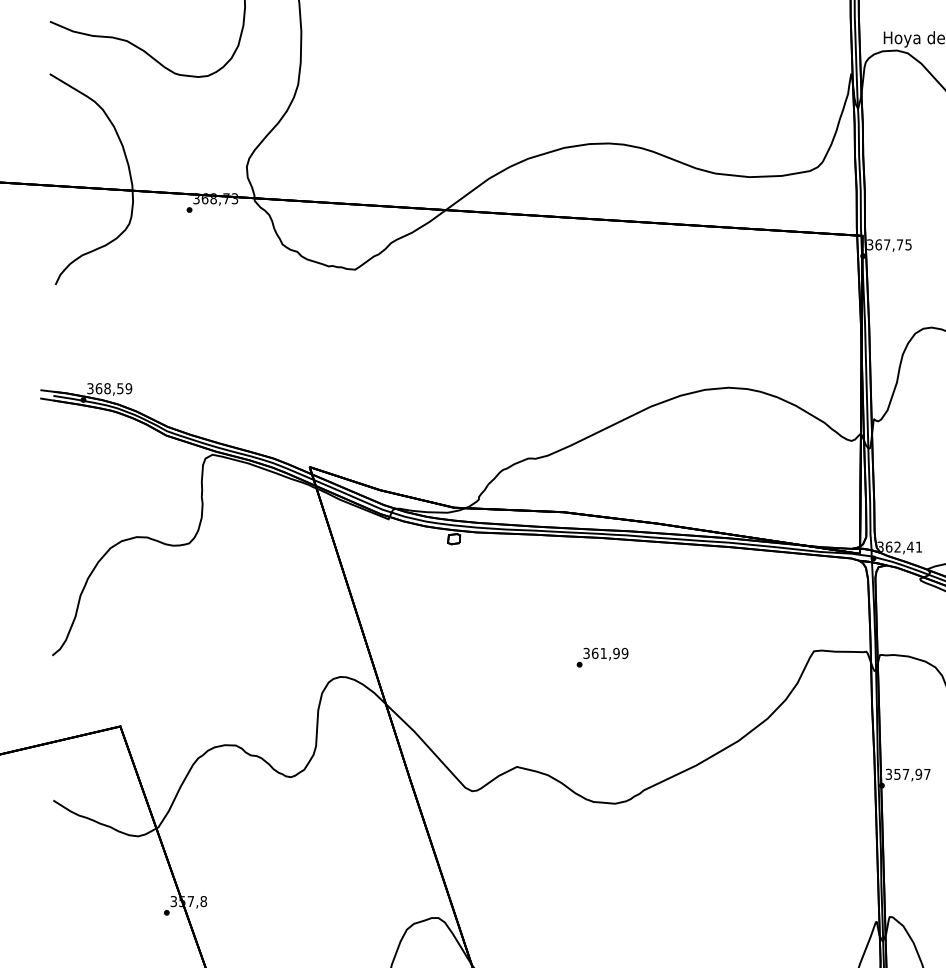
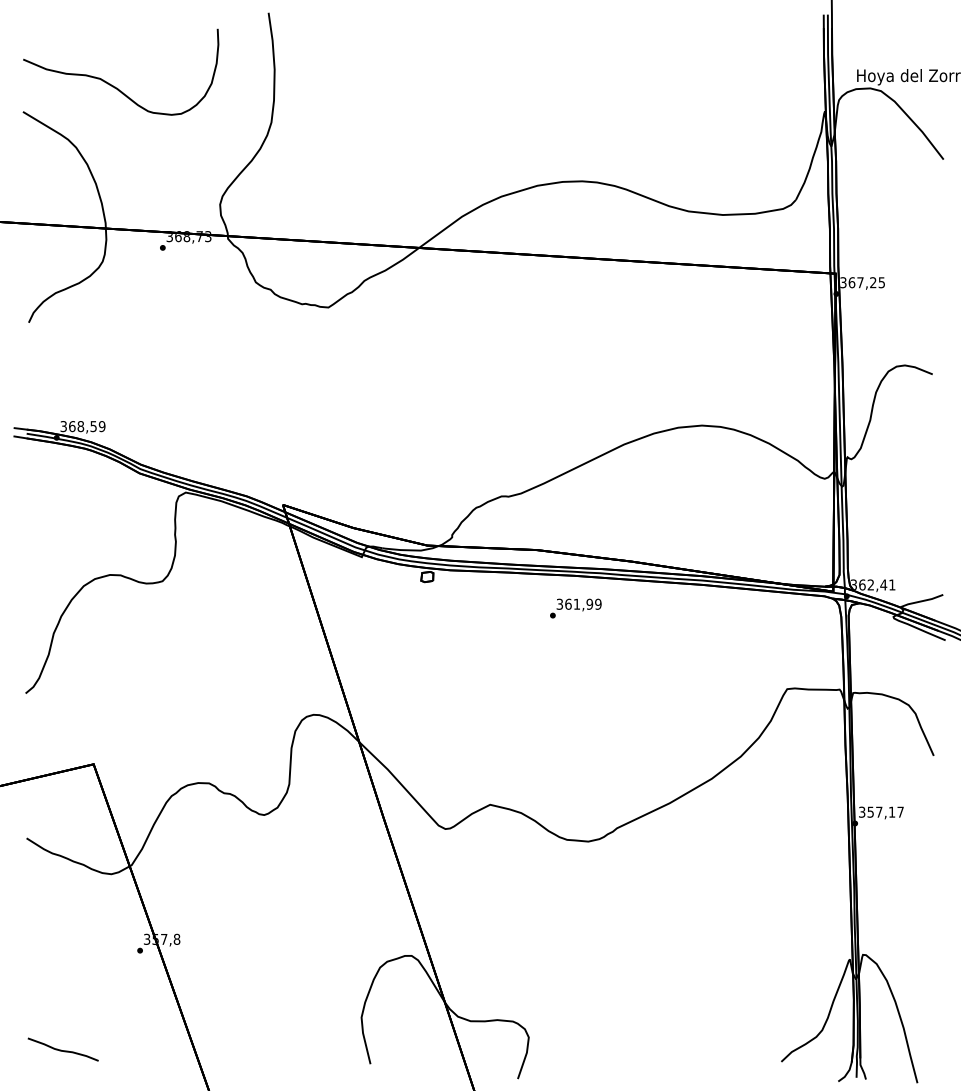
text: (900, 244) -> (873, 282), 367,75 -> 367,25
text: (602, 657) -> (575, 608), moved
text: (918, 773) -> (891, 811), 357,97 -> 357,17

